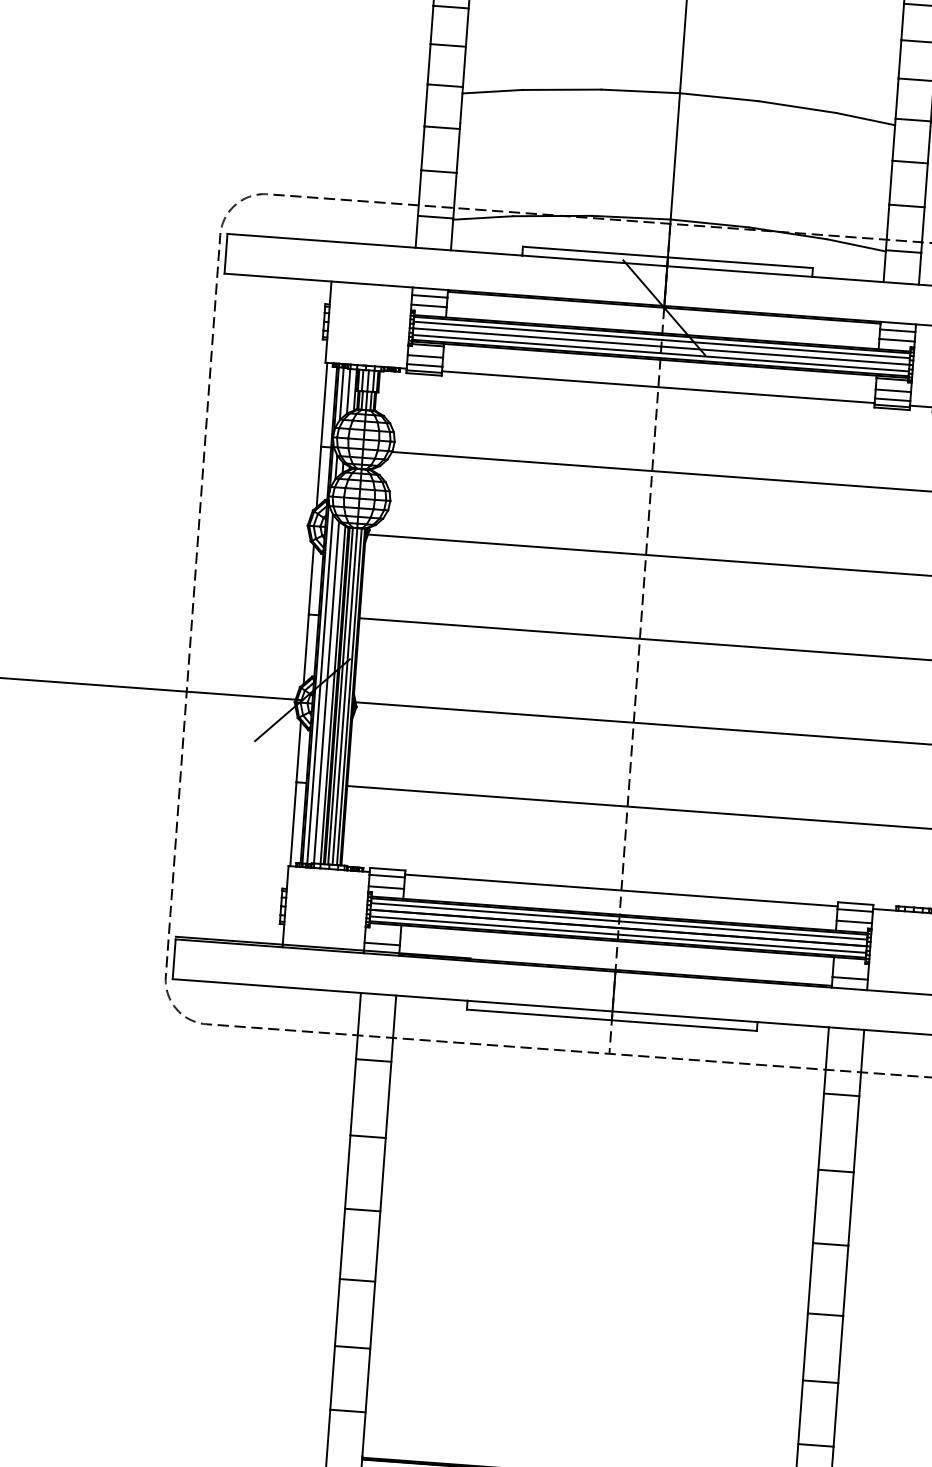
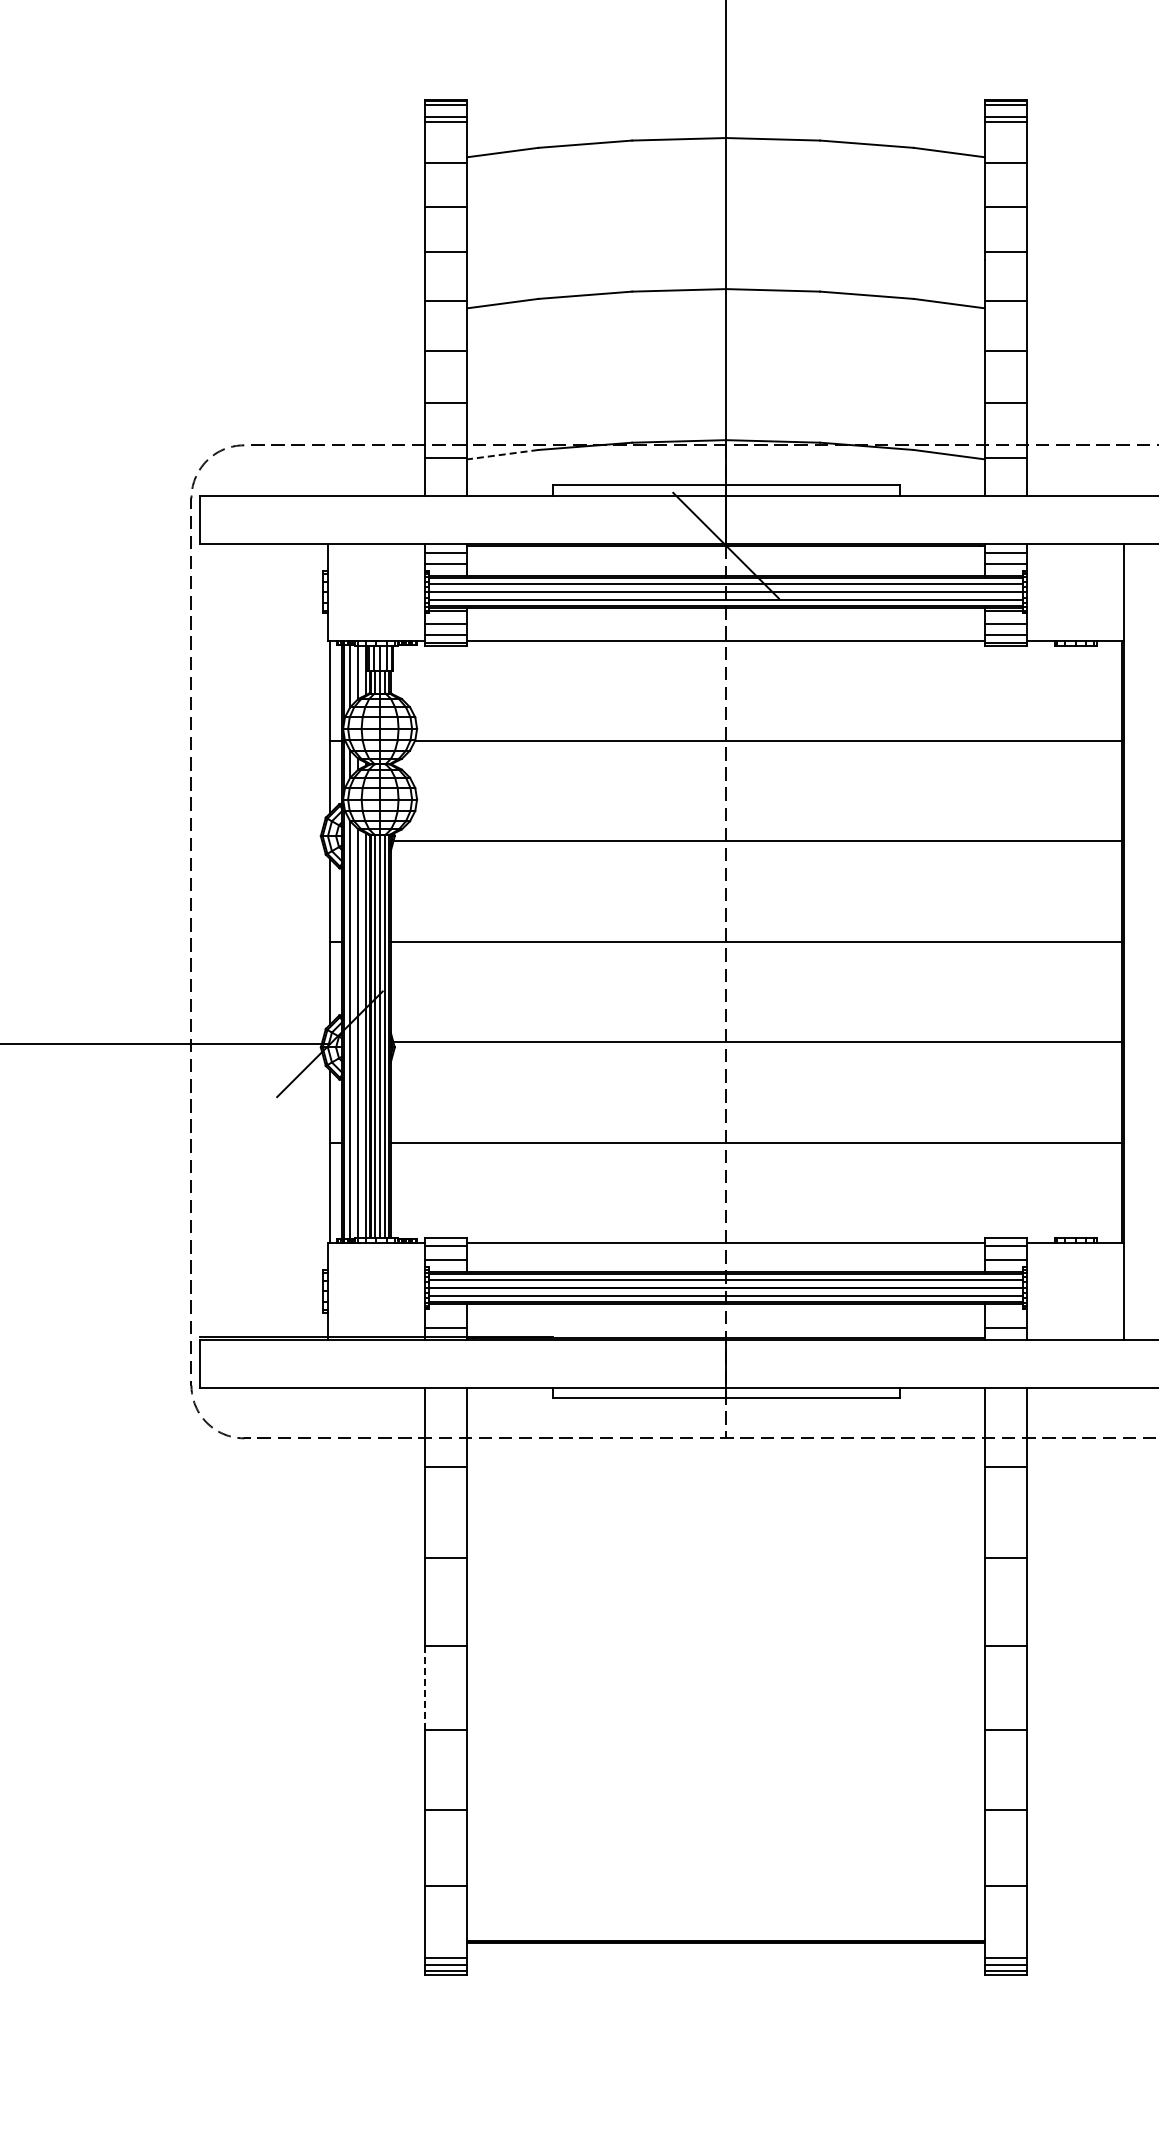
line: (482, 217) -> (502, 454), solid -> dashed
line: (342, 1243) -> (425, 1687), solid -> dashed

